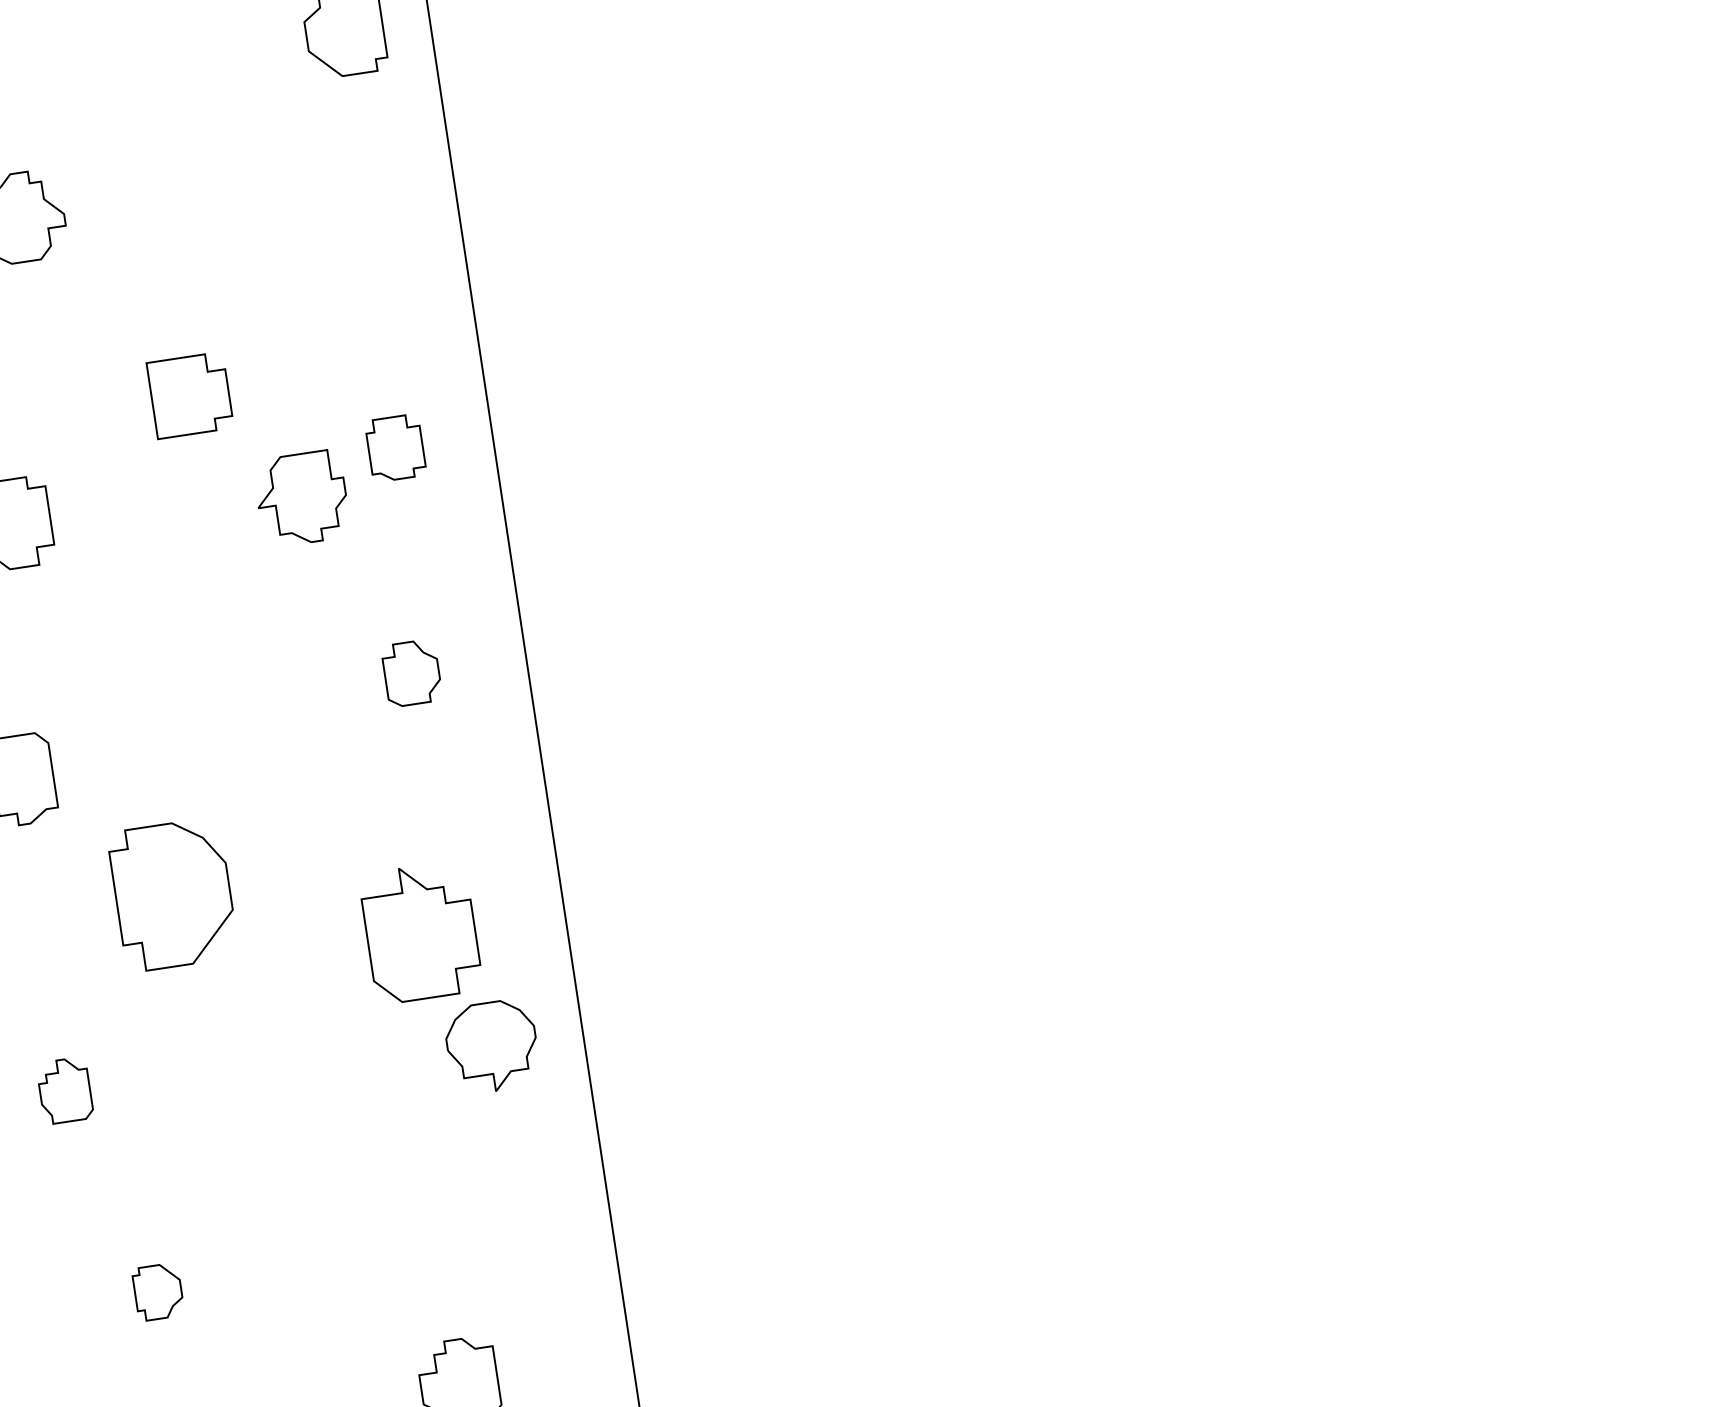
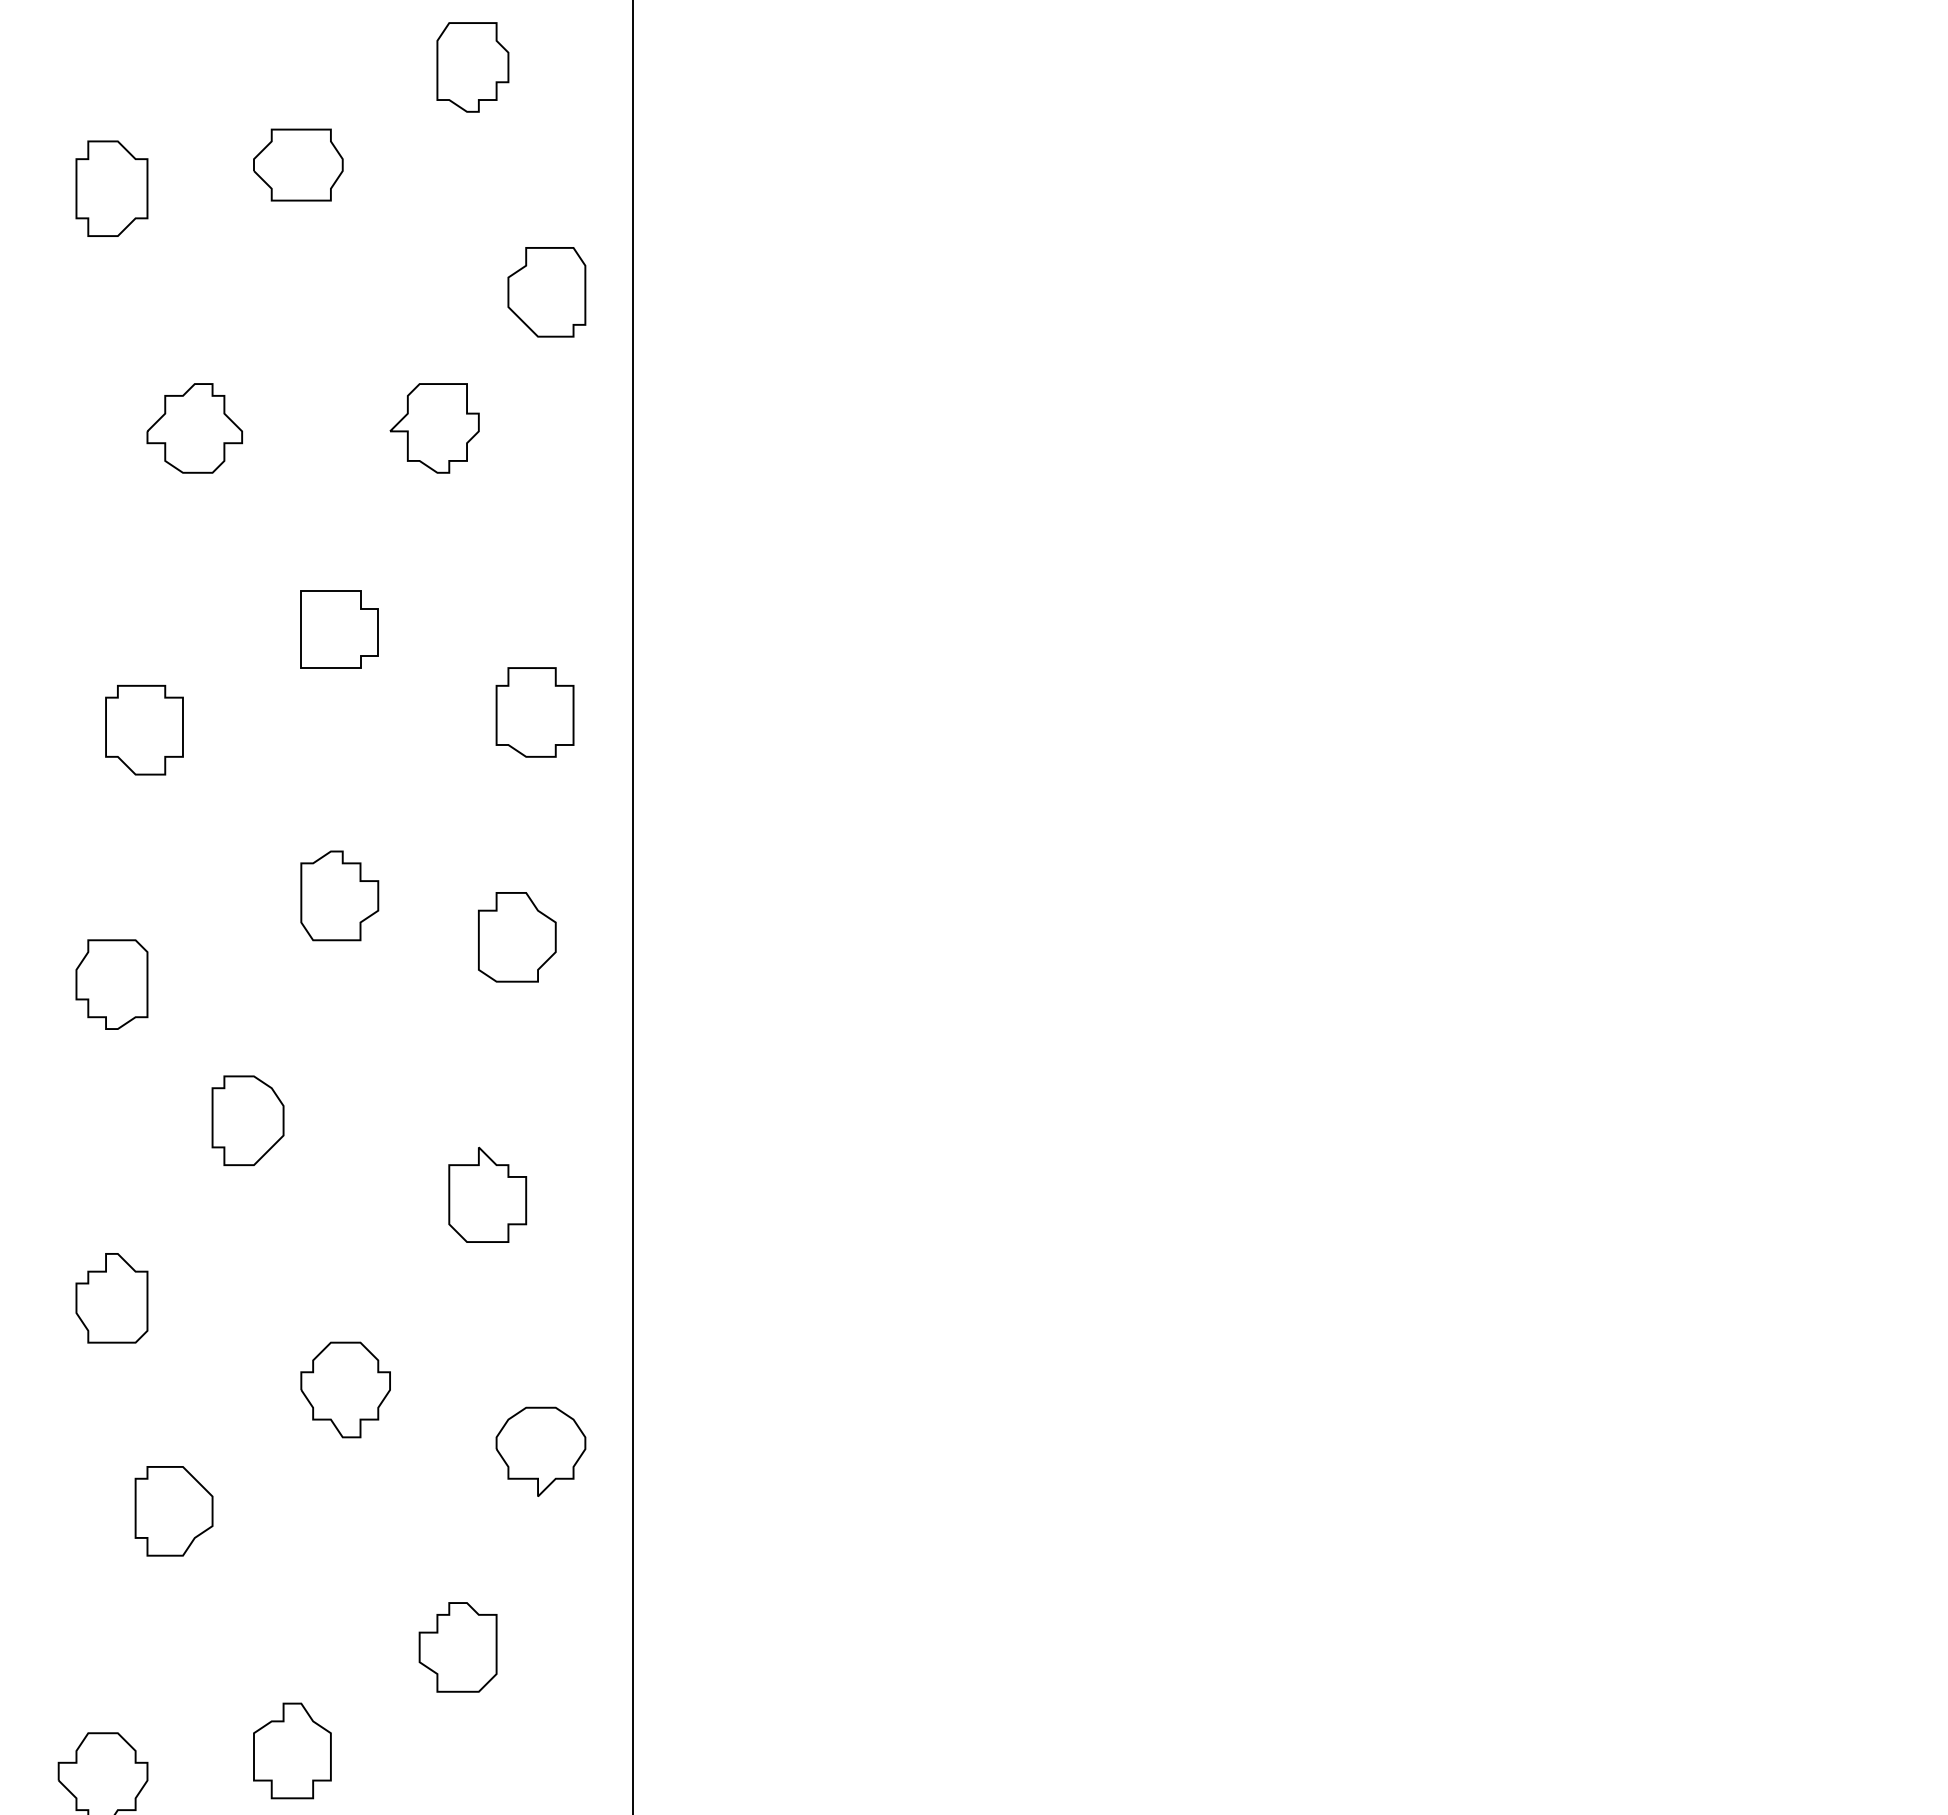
part: (395, 448) -> (534, 712), size x1.43
part: (301, 498) -> (434, 428), moved
part: (229, 658) -> (339, 895), added
part: (412, 673) -> (517, 937), size x1.43
part: (172, 894) -> (247, 1120), size x0.62
part: (420, 931) -> (487, 1194), size x0.71
part: (491, 1046) -> (540, 1451), moved
part: (64, 1090) -> (111, 1298), size x1.43
part: (309, 1145) -> (345, 1389), added
part: (157, 1292) -> (173, 1511), size x1.67

